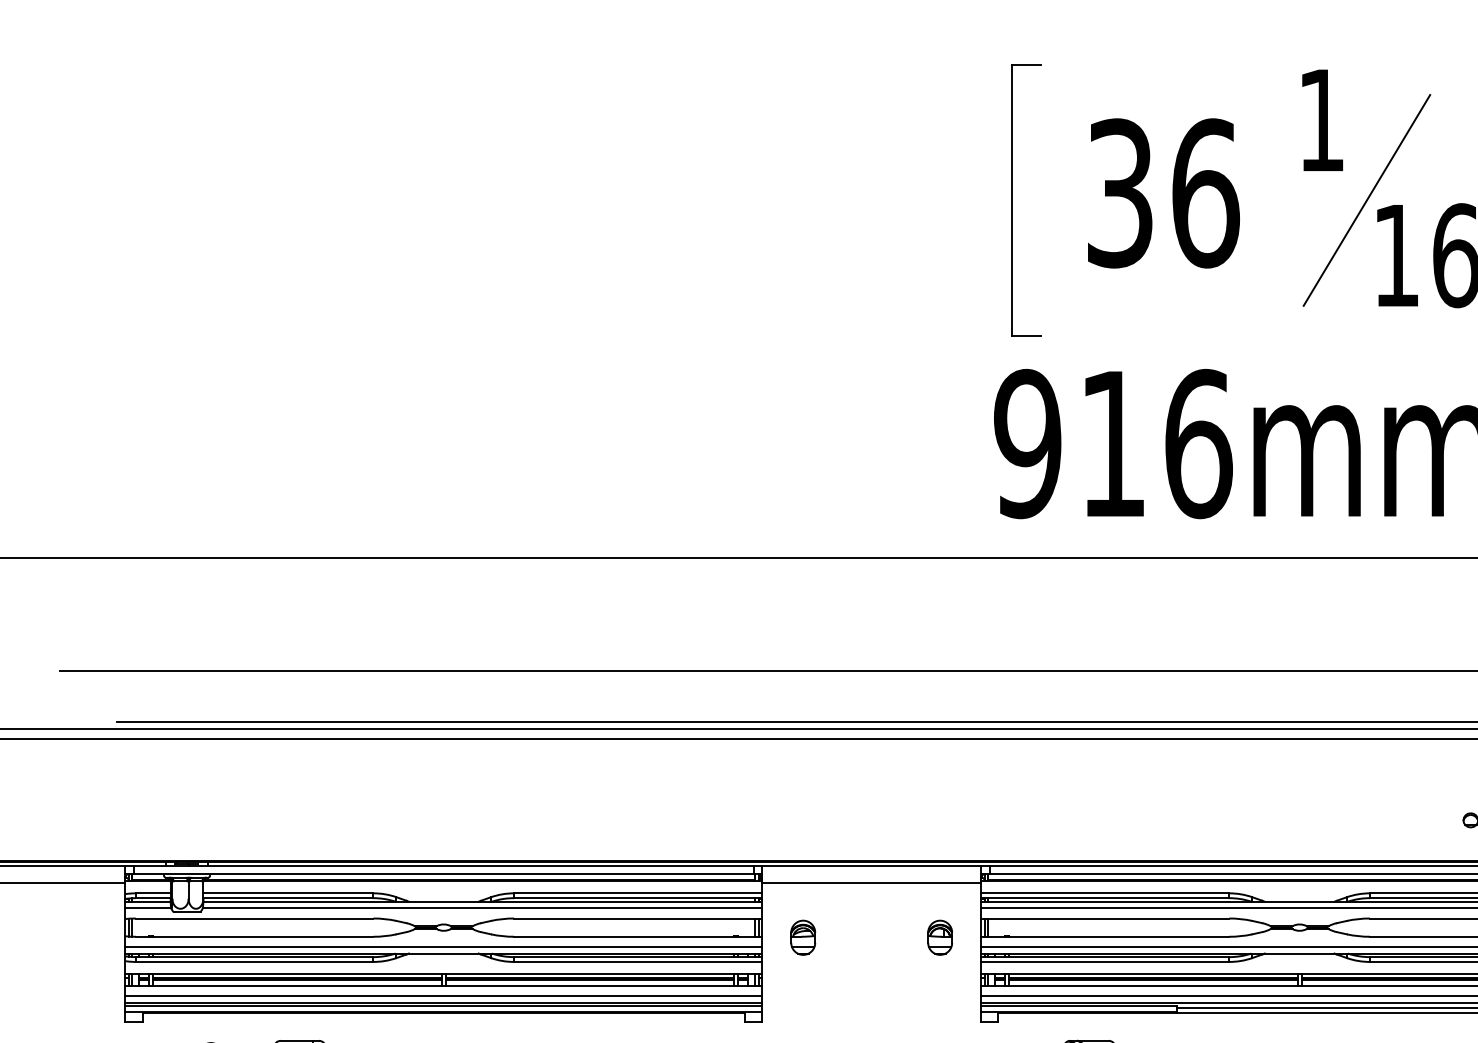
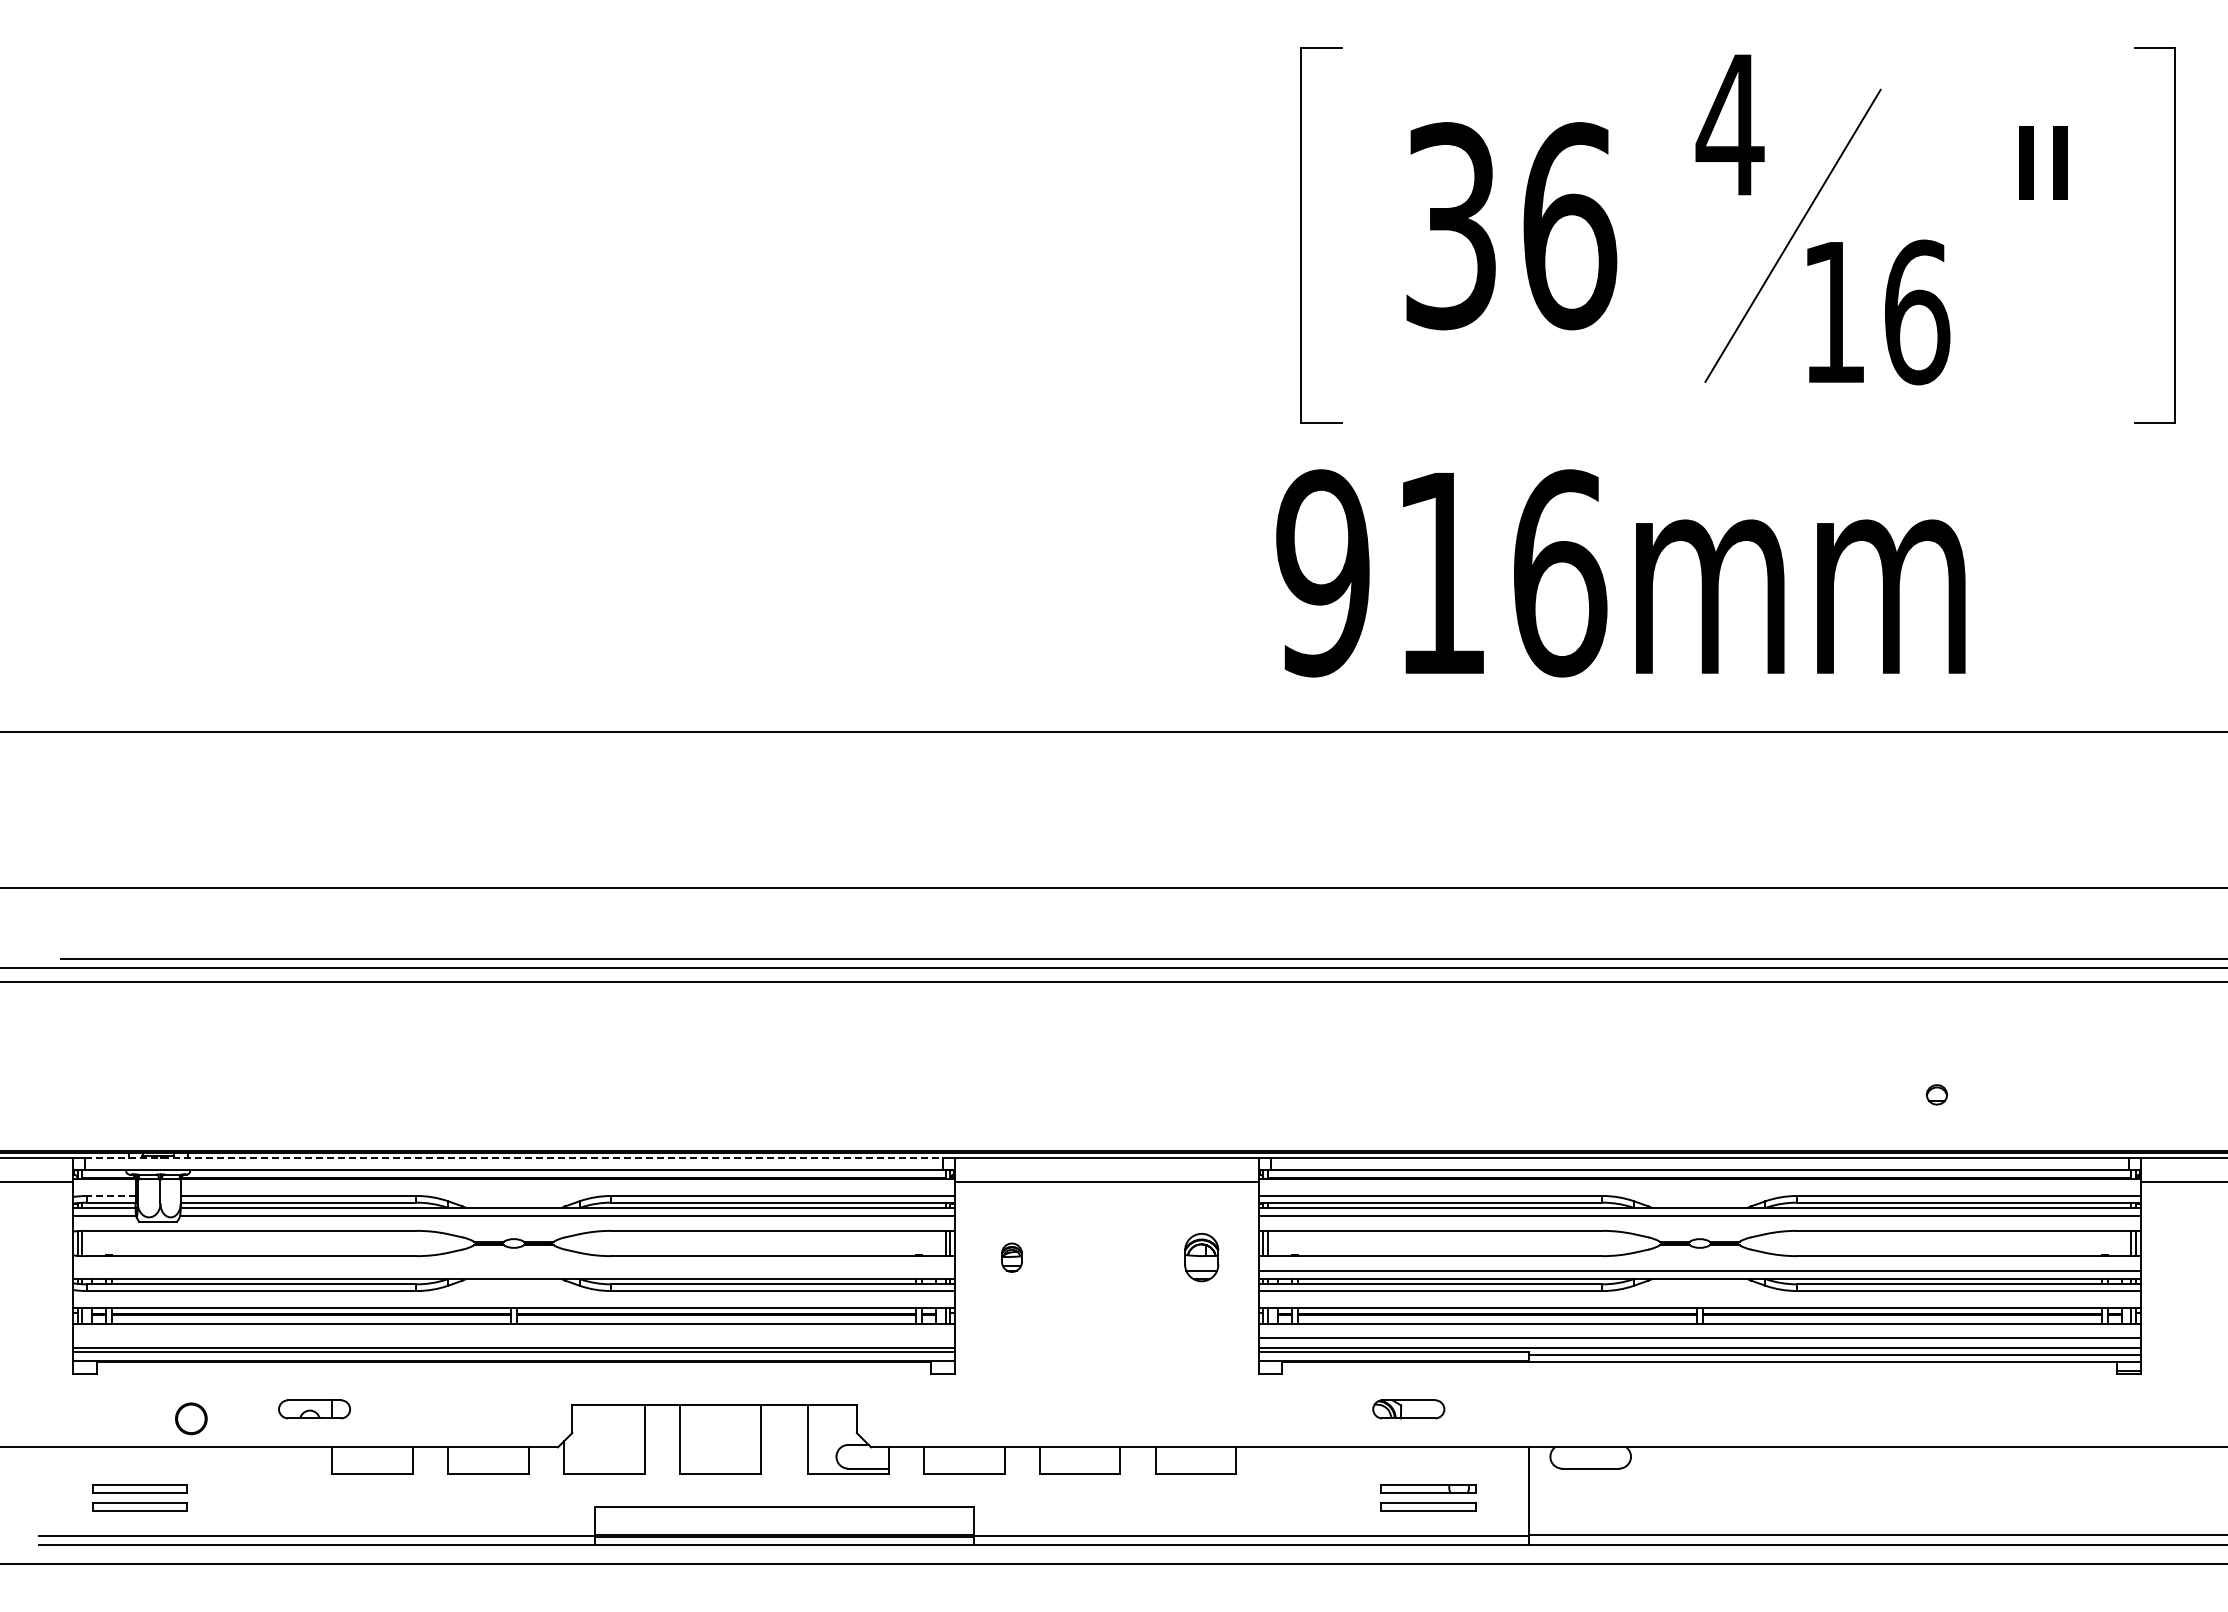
text: (1321, 120) -> (1729, 124), 1 -> 4
line: (444, 865) -> (514, 1157), solid -> dashed
line: (152, 892) -> (110, 1195), solid -> dashed
part: (802, 937) -> (1011, 1257), size x0.6
line: (443, 947) -> (513, 1270), removed
line: (443, 996) -> (513, 1338), removed

